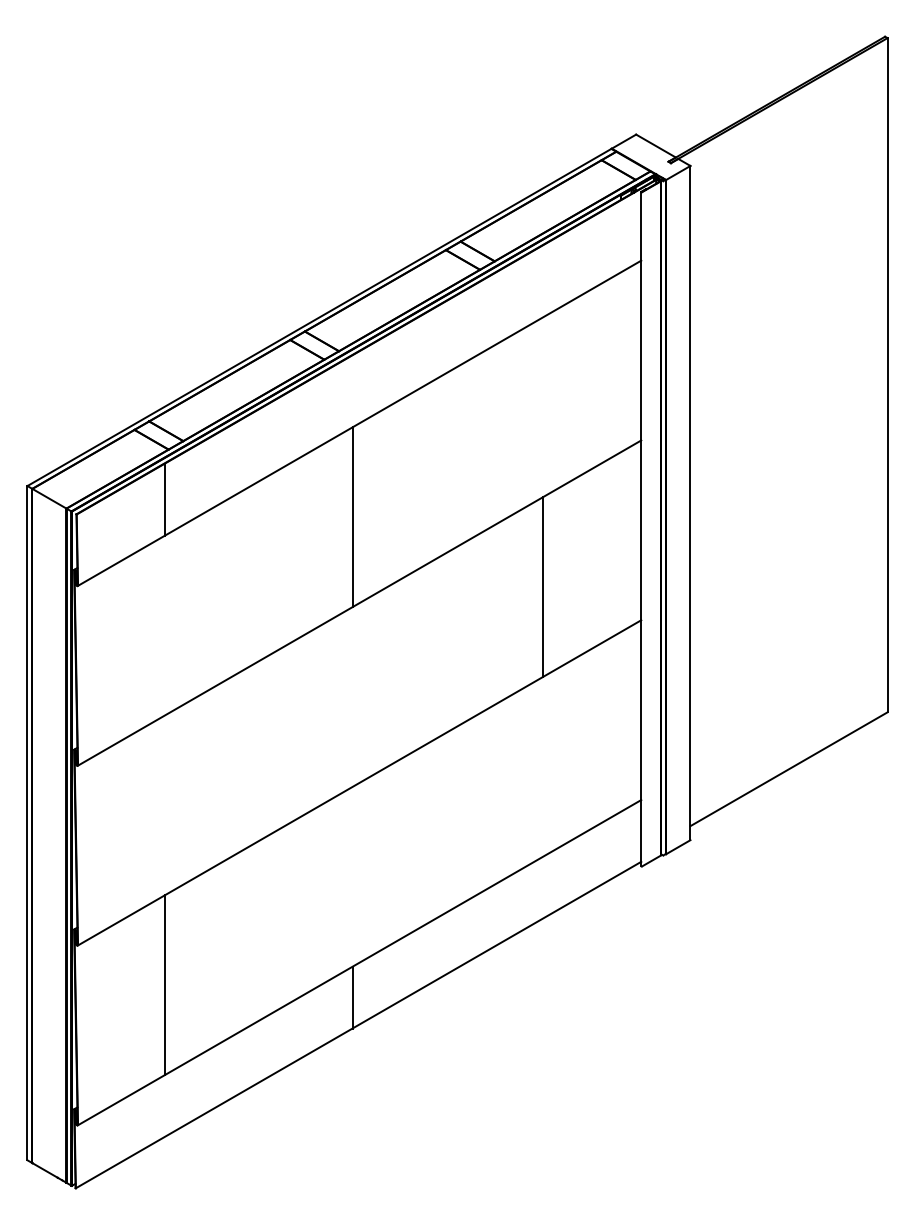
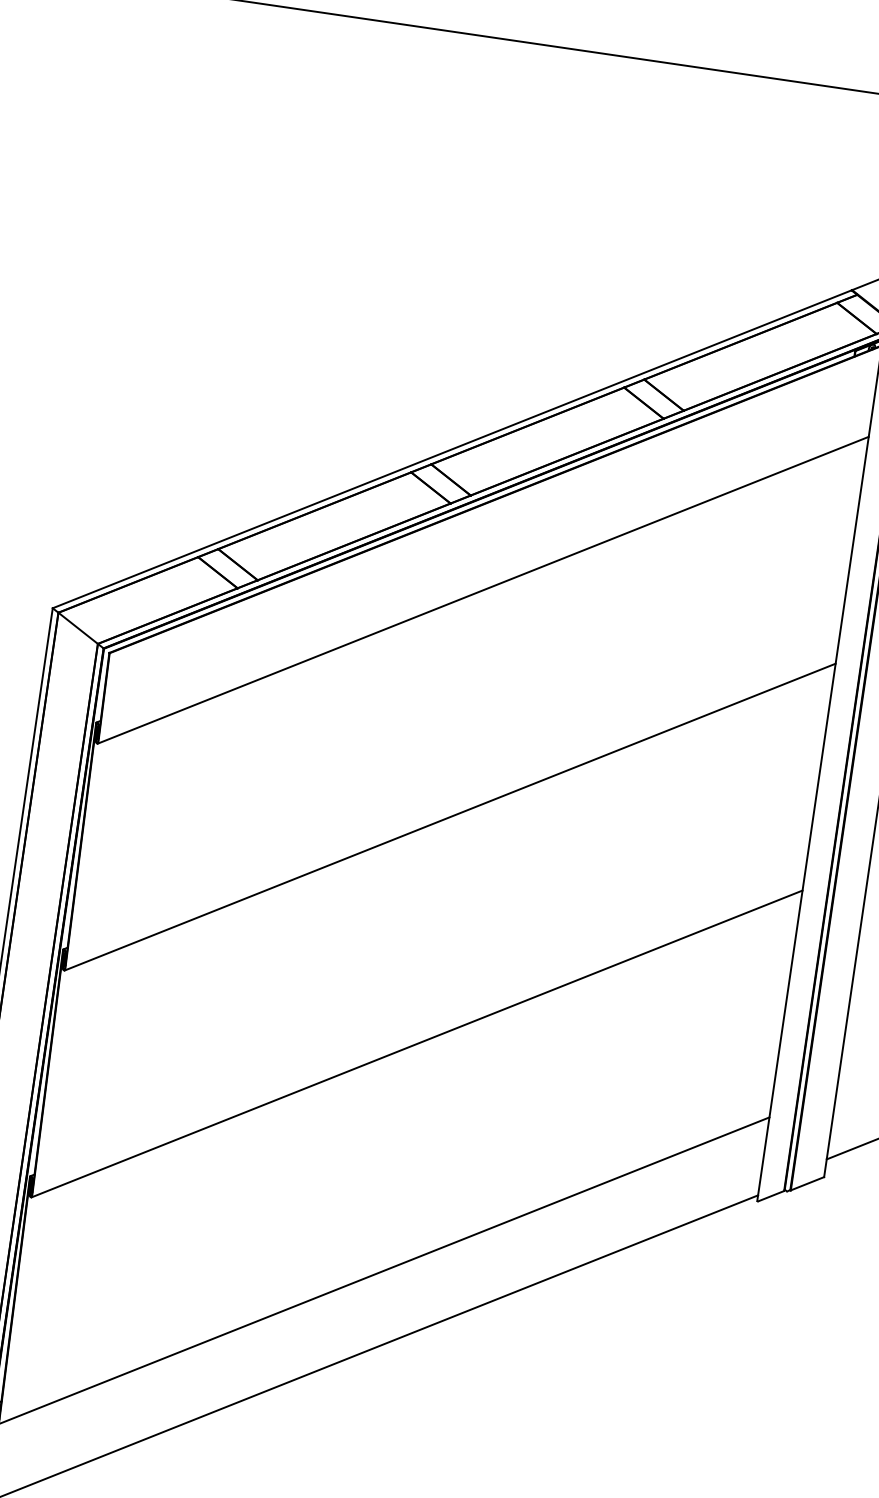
line: (164, 499) -> (223, 650), removed
line: (352, 517) -> (457, 707), removed
line: (542, 587) -> (683, 831), removed
line: (164, 985) -> (133, 1263), removed
line: (352, 997) -> (368, 1313), removed

